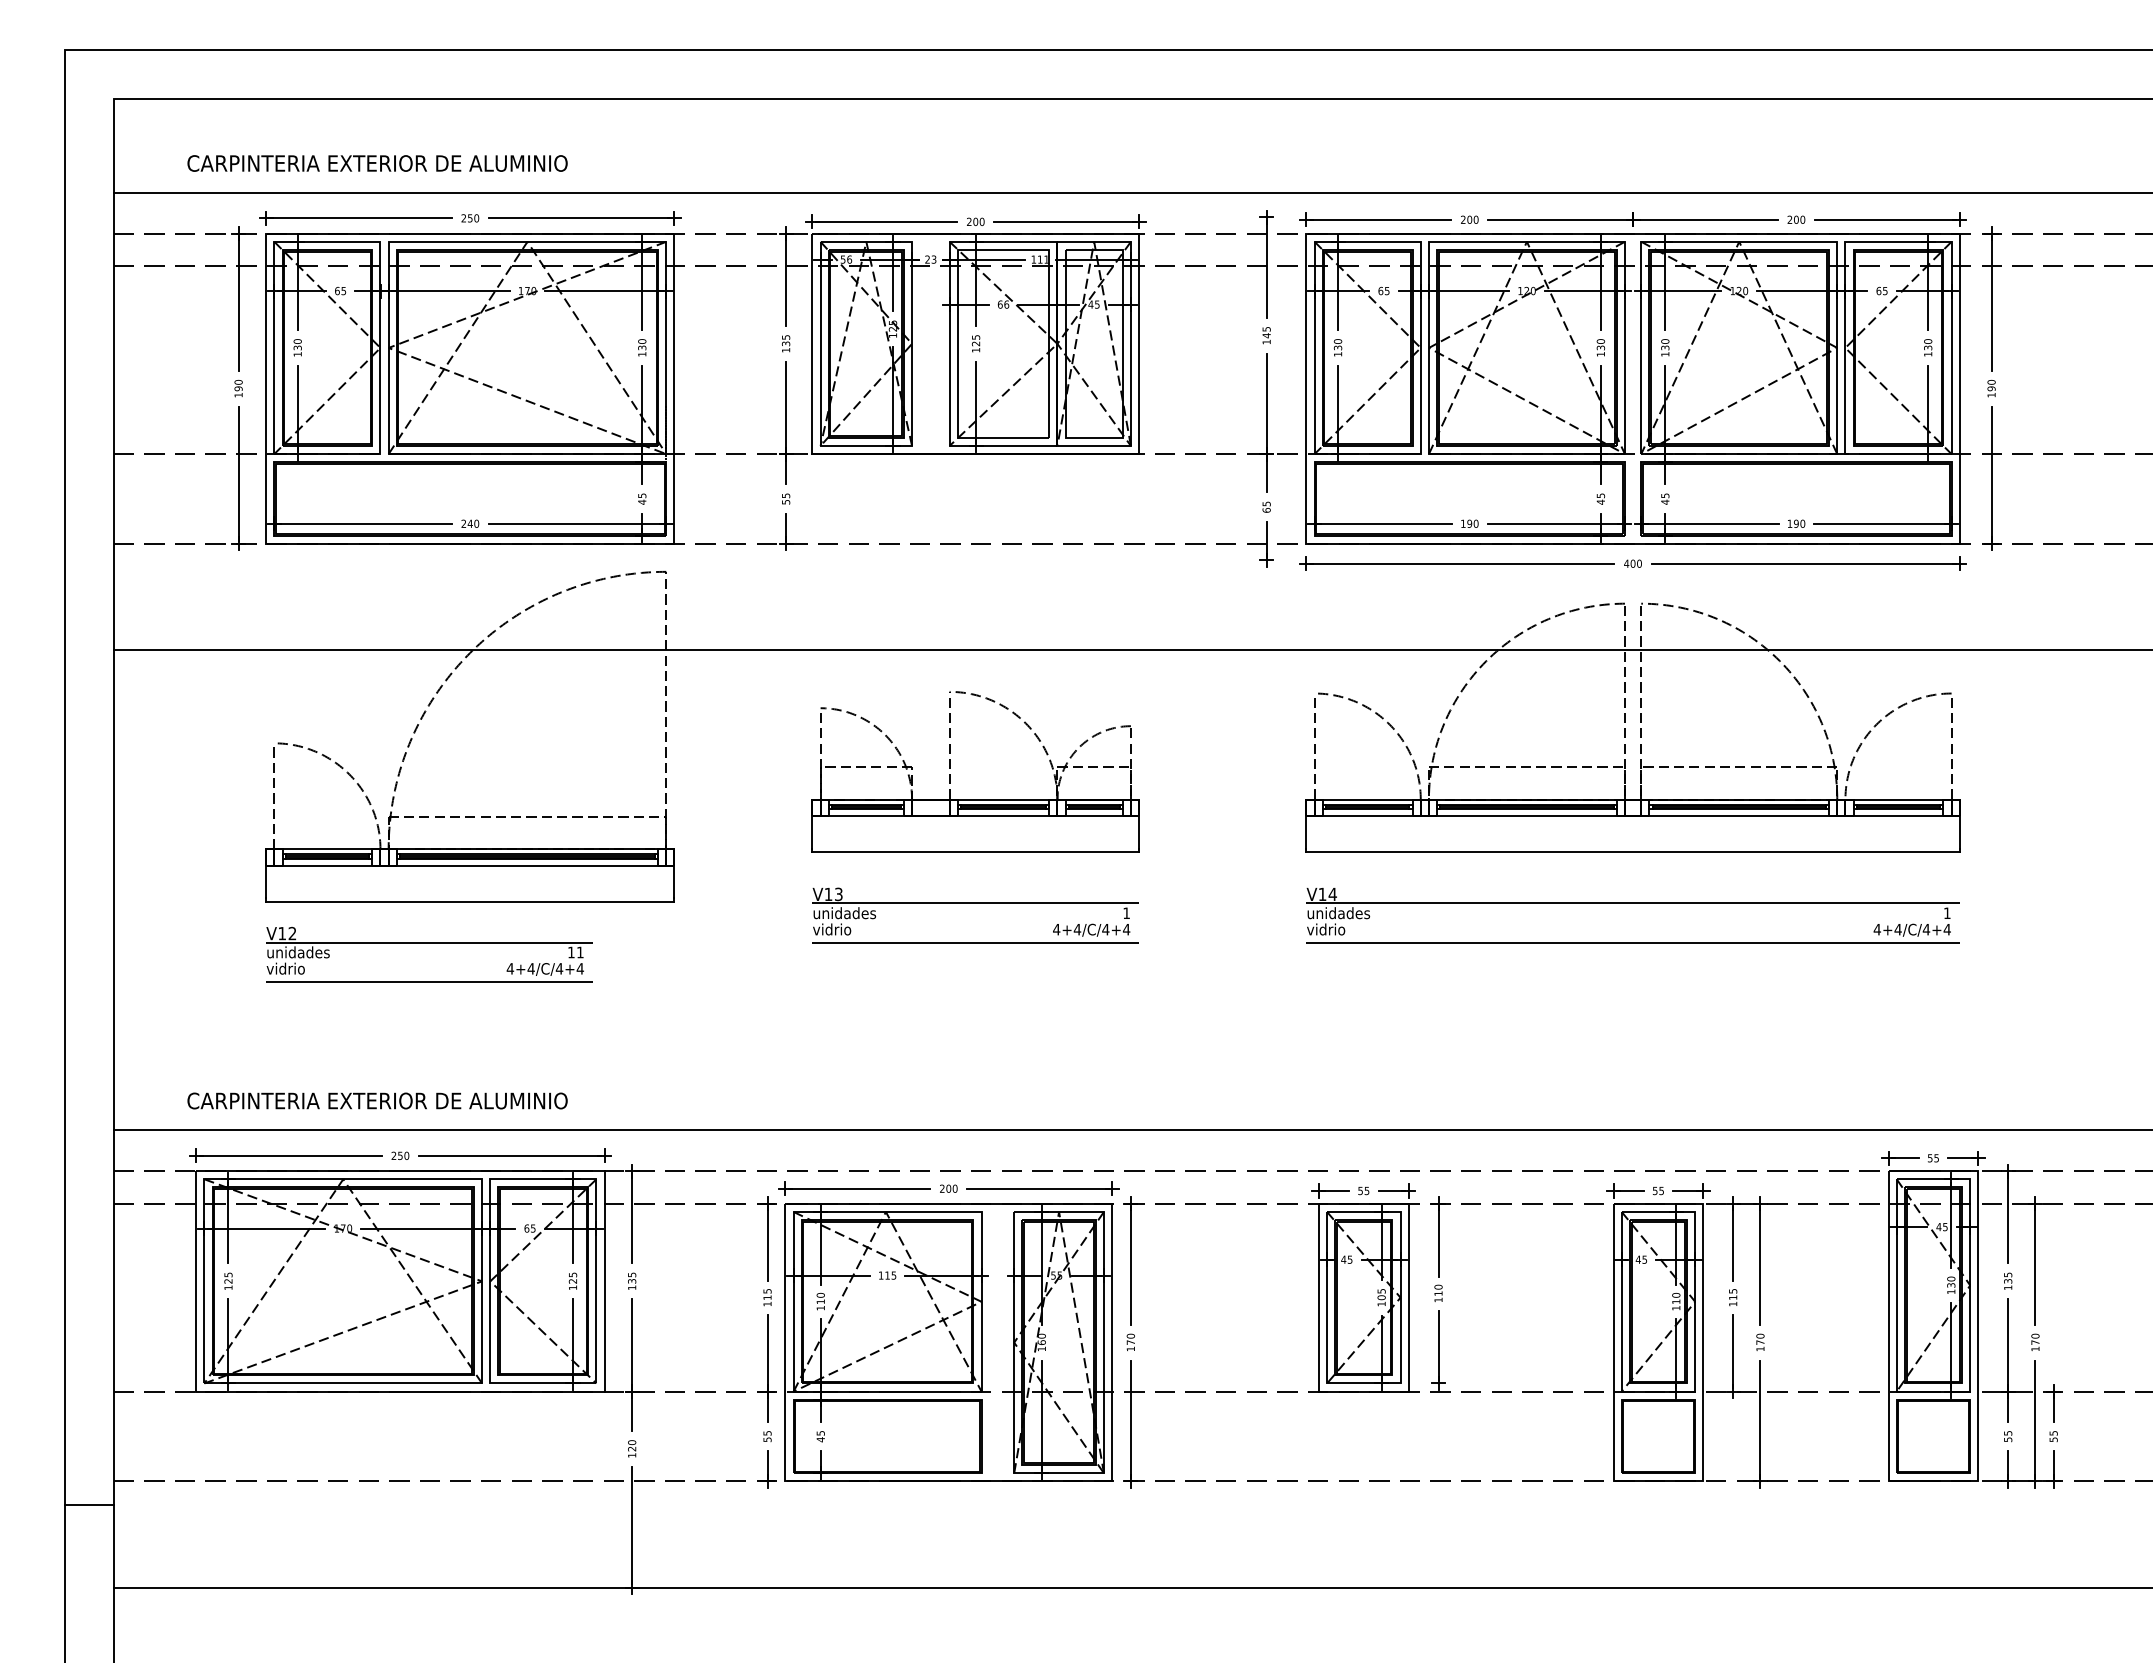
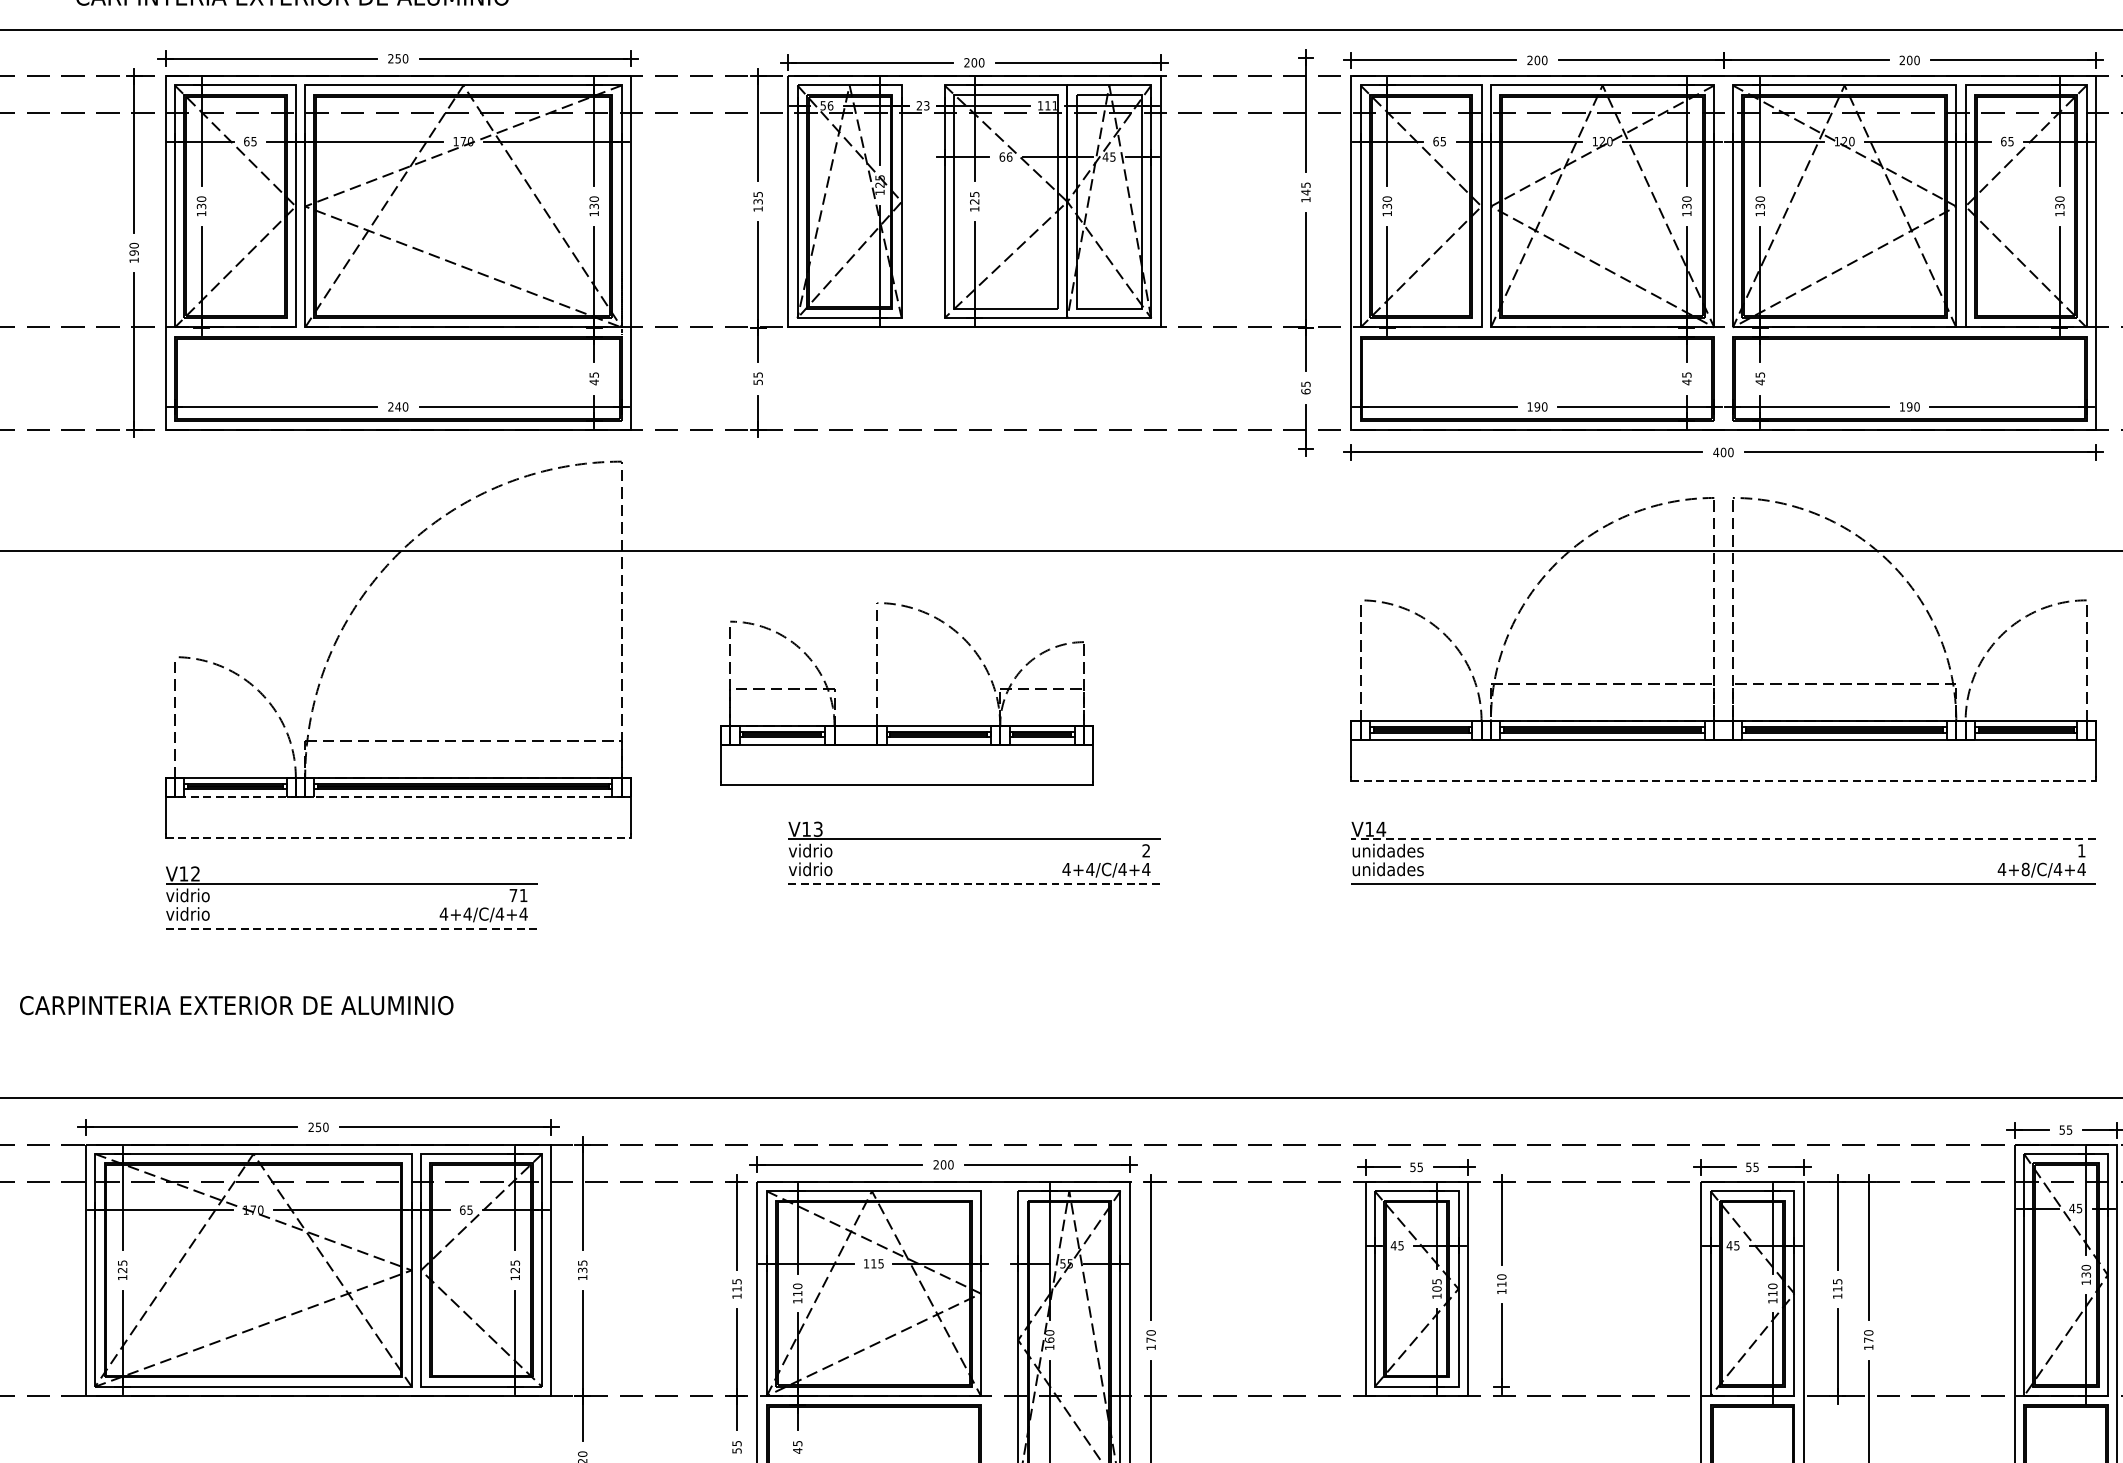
part: (950, 768) -> (878, 690), moved
line: (1633, 851) -> (1724, 780), solid -> dashed
line: (470, 865) -> (398, 796), solid -> dashed
line: (470, 901) -> (398, 837), solid -> dashed
line: (1633, 903) -> (1724, 839), solid -> dashed
text: (1126, 912) -> (1146, 849), 1 -> 2
text: (844, 913) -> (824, 851), unidades -> vidrio
text: (1338, 929) -> (1387, 869), vidrio -> unidades
text: (1897, 929) -> (2024, 869), 4+4/C/4+4 -> 4+8/C/4+4
line: (976, 942) -> (975, 884), solid -> dashed
text: (297, 952) -> (201, 895), unidades -> vidrio
text: (571, 952) -> (513, 895), 11 -> 71
line: (429, 981) -> (351, 928), solid -> dashed
text: (377, 1100) -> (236, 1004), moved

